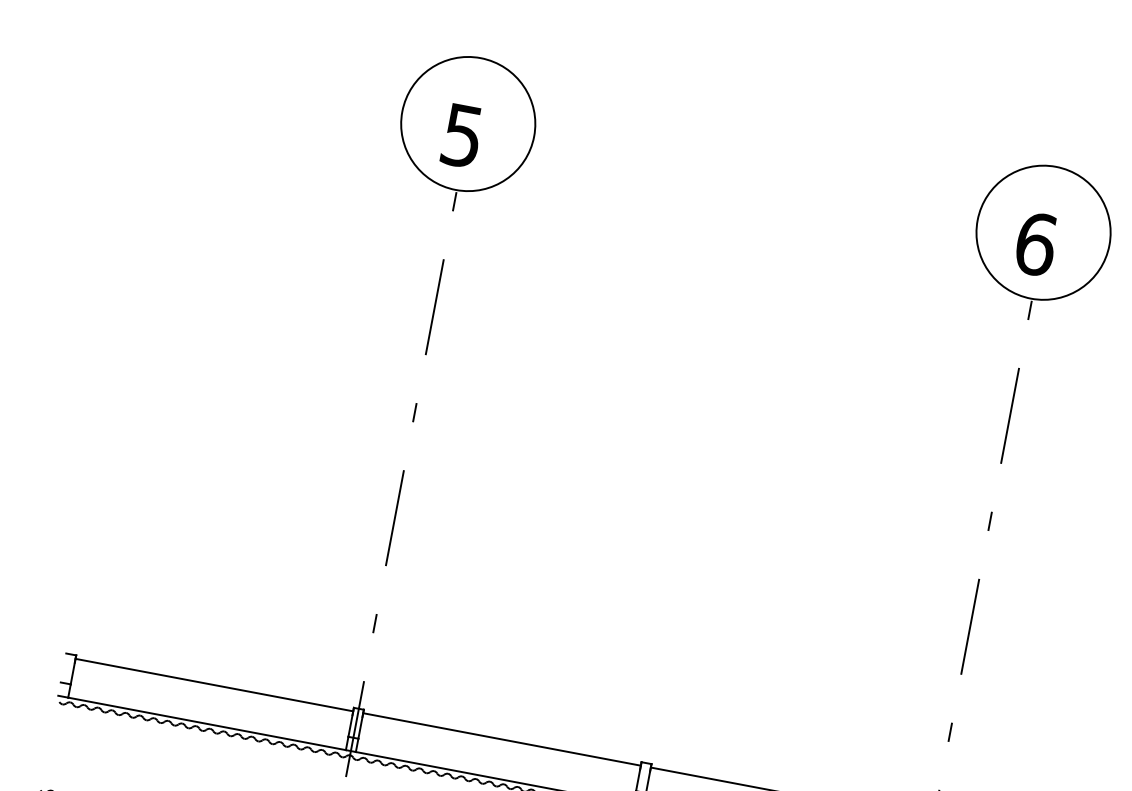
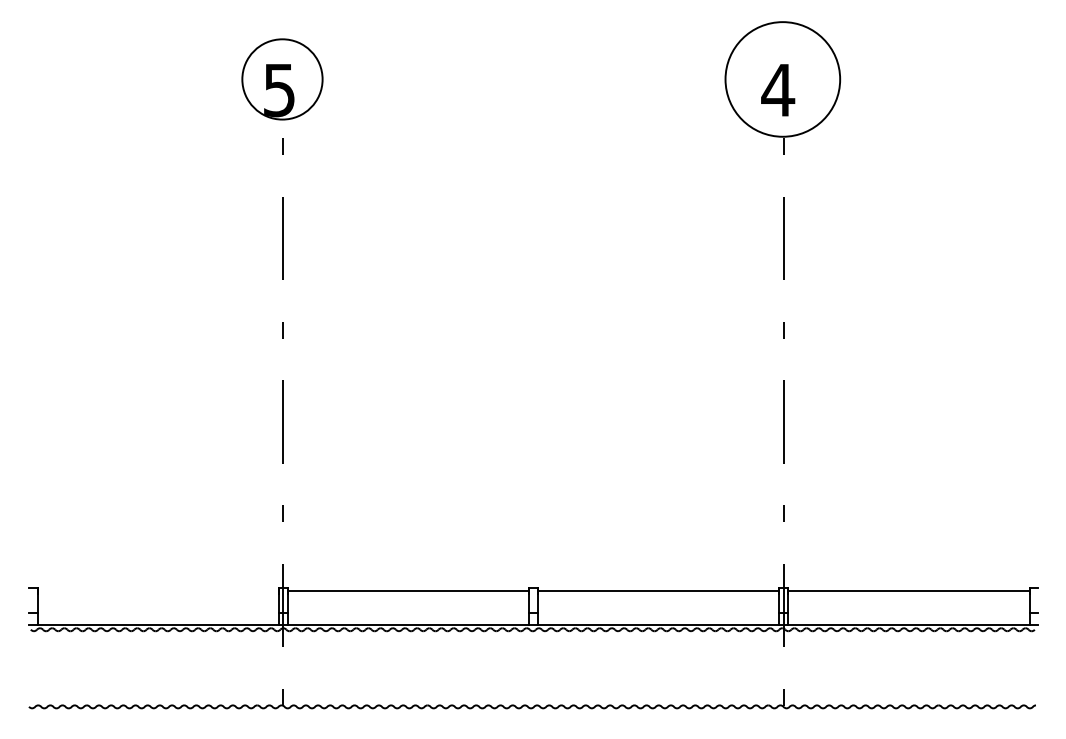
circle: (468, 124) -> (282, 79), size x0.7
text: (1036, 244) -> (778, 90), 6 -> 4
line: (214, 684) -> (158, 590), removed

